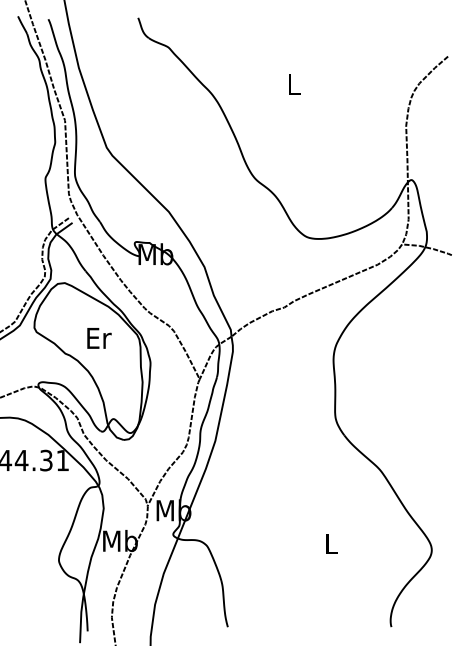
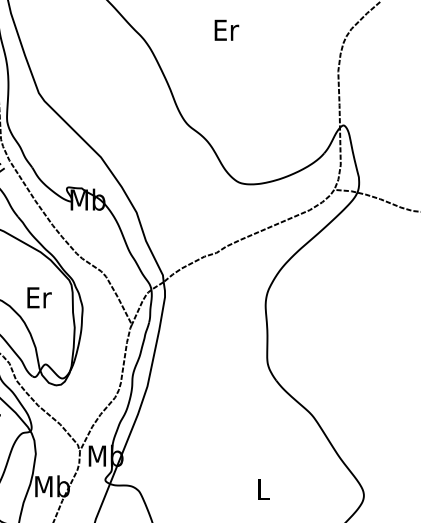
text: (294, 84) -> (226, 29), L -> Er
text: (99, 338) -> (39, 297), moved

